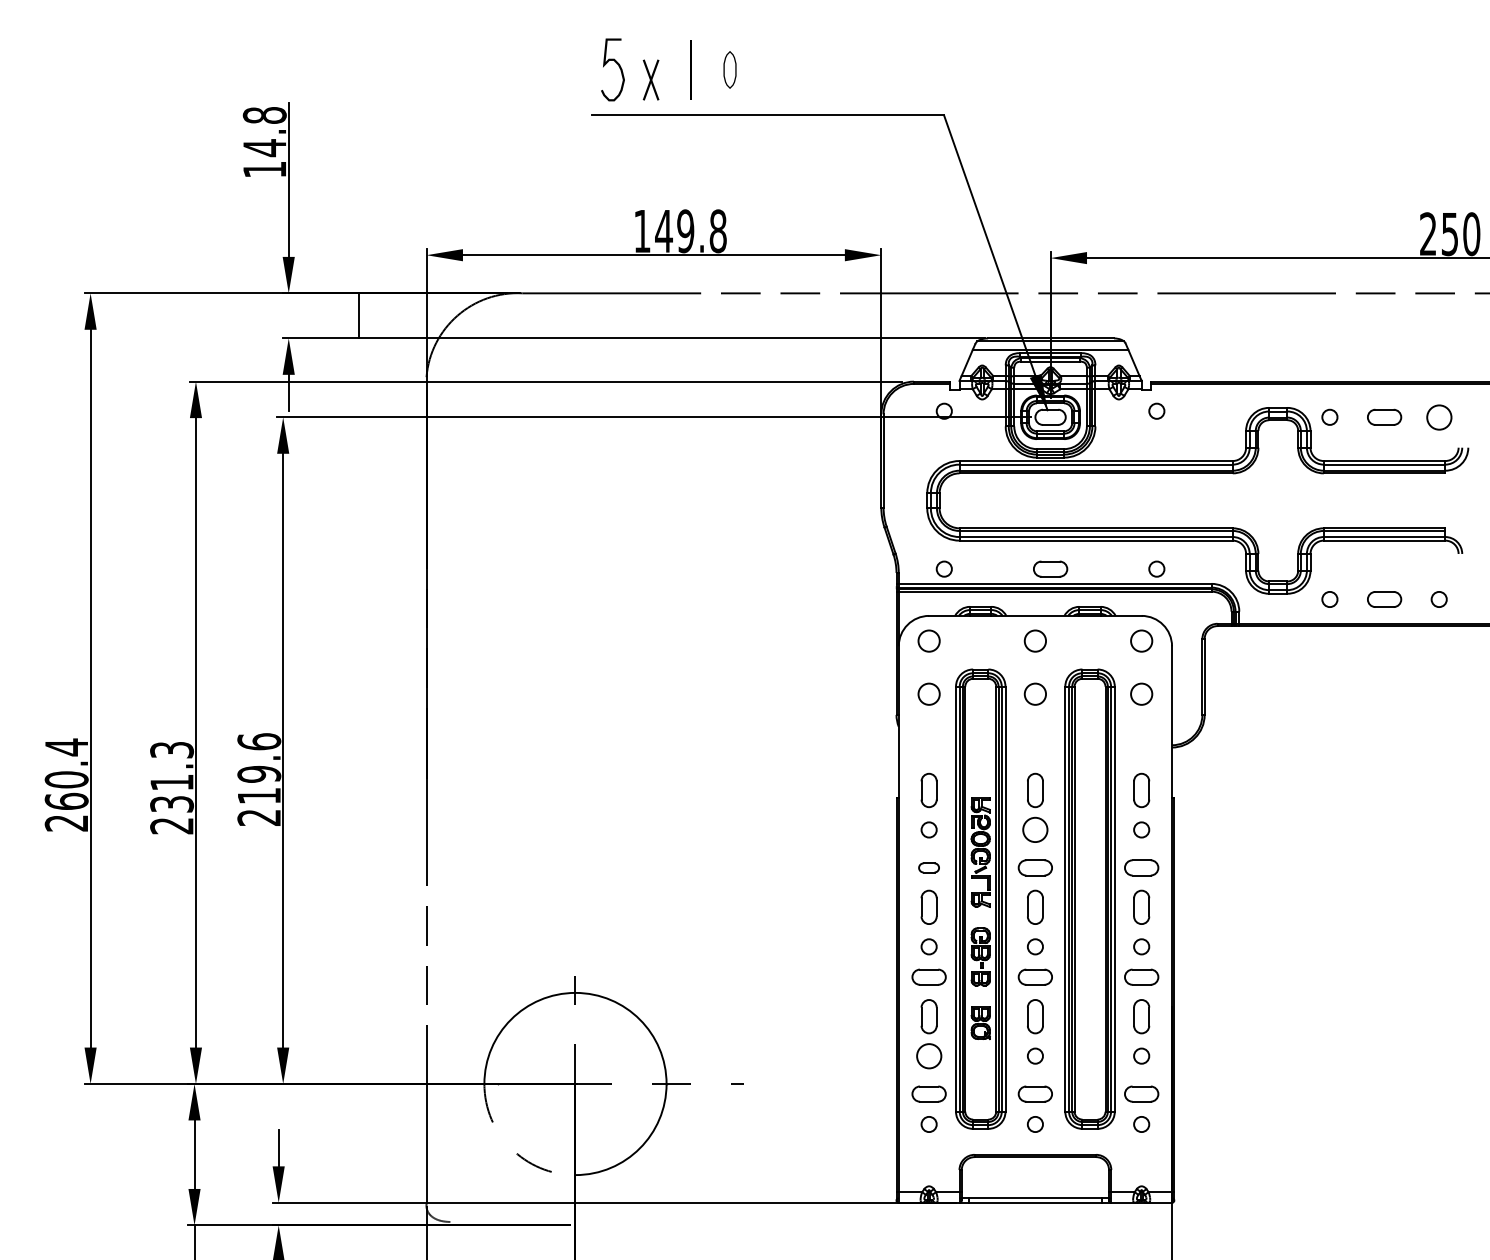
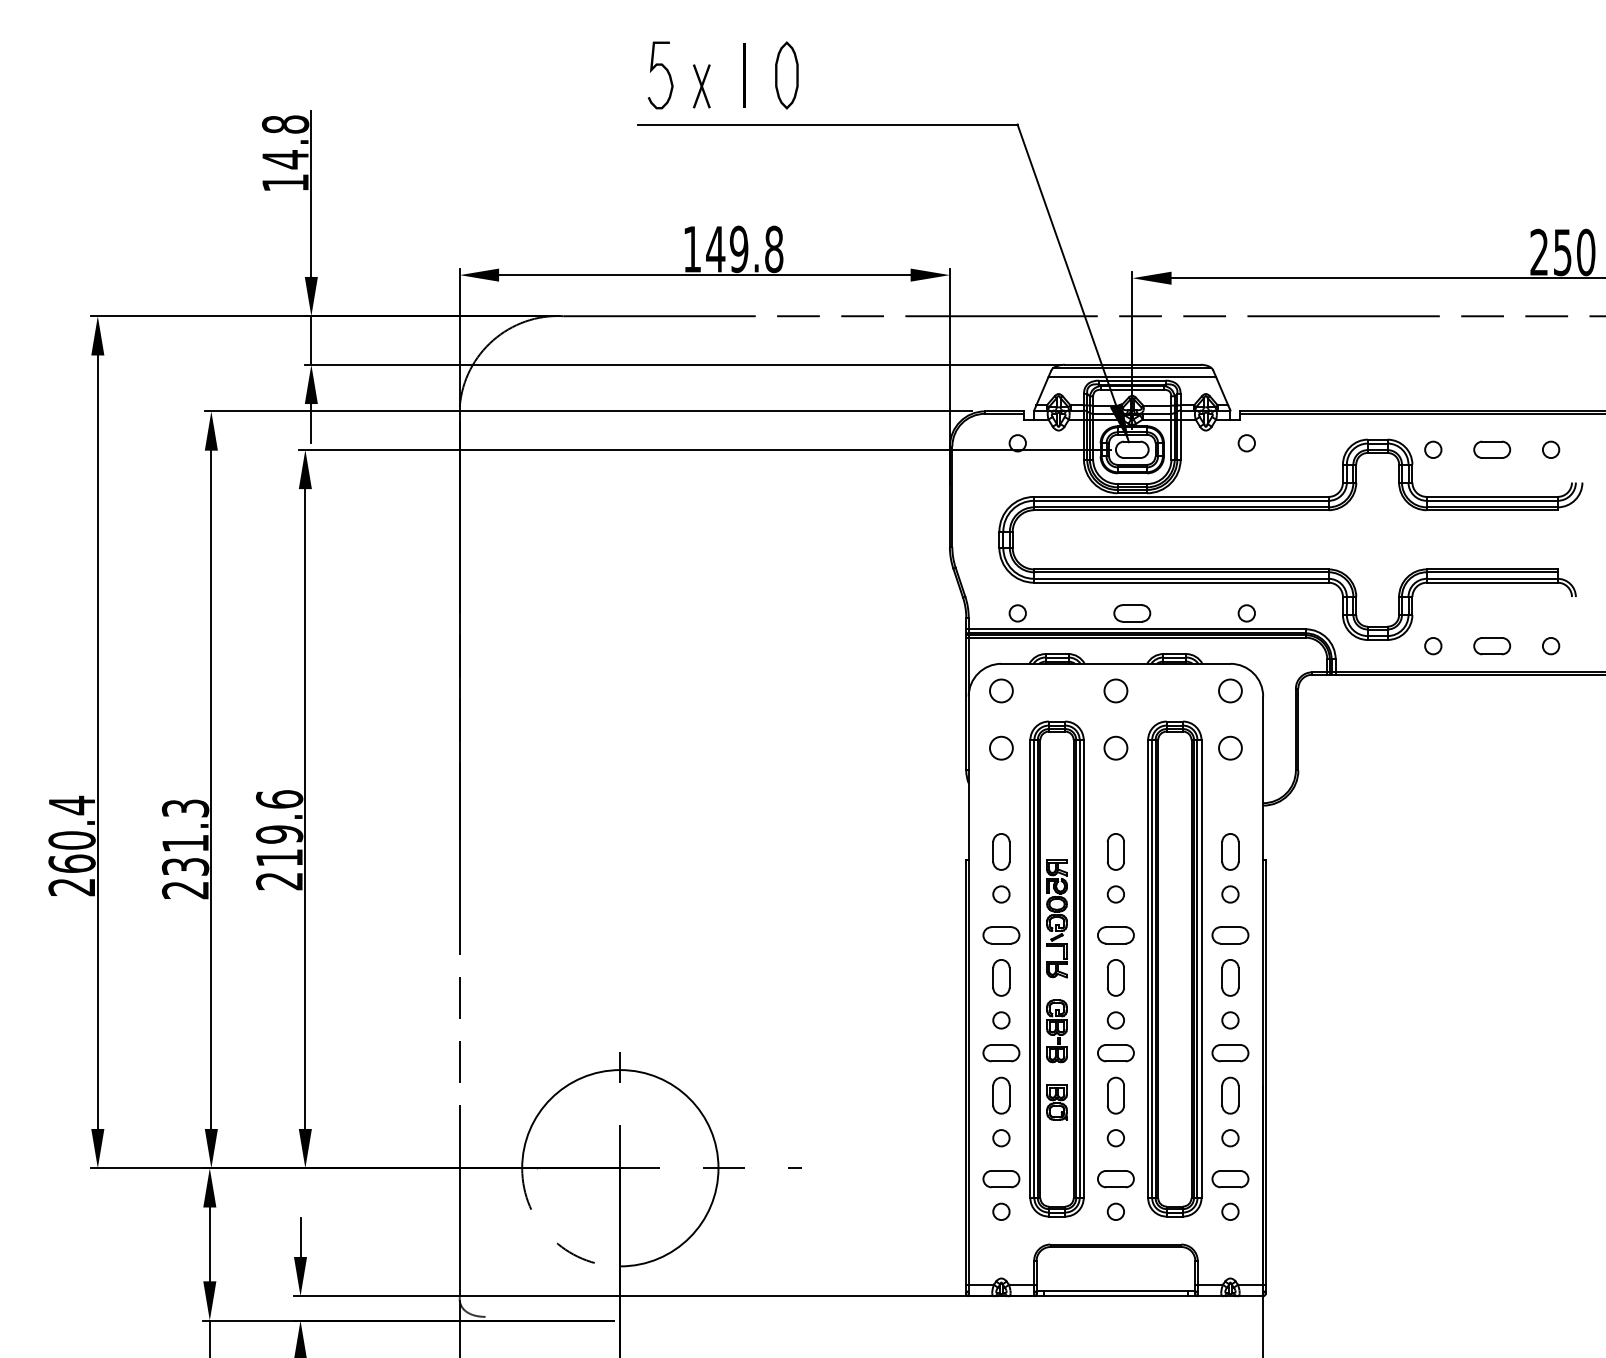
part: (729, 69) -> (786, 75), size x1.67
line: (358, 315) -> (311, 340), moved
circle: (1438, 416) -> (1550, 448), size x0.62
circle: (1035, 829) -> (1116, 893), size x0.62
part: (928, 867) -> (1000, 934), size x1.67
circle: (928, 1055) -> (1000, 1137), size x0.62

